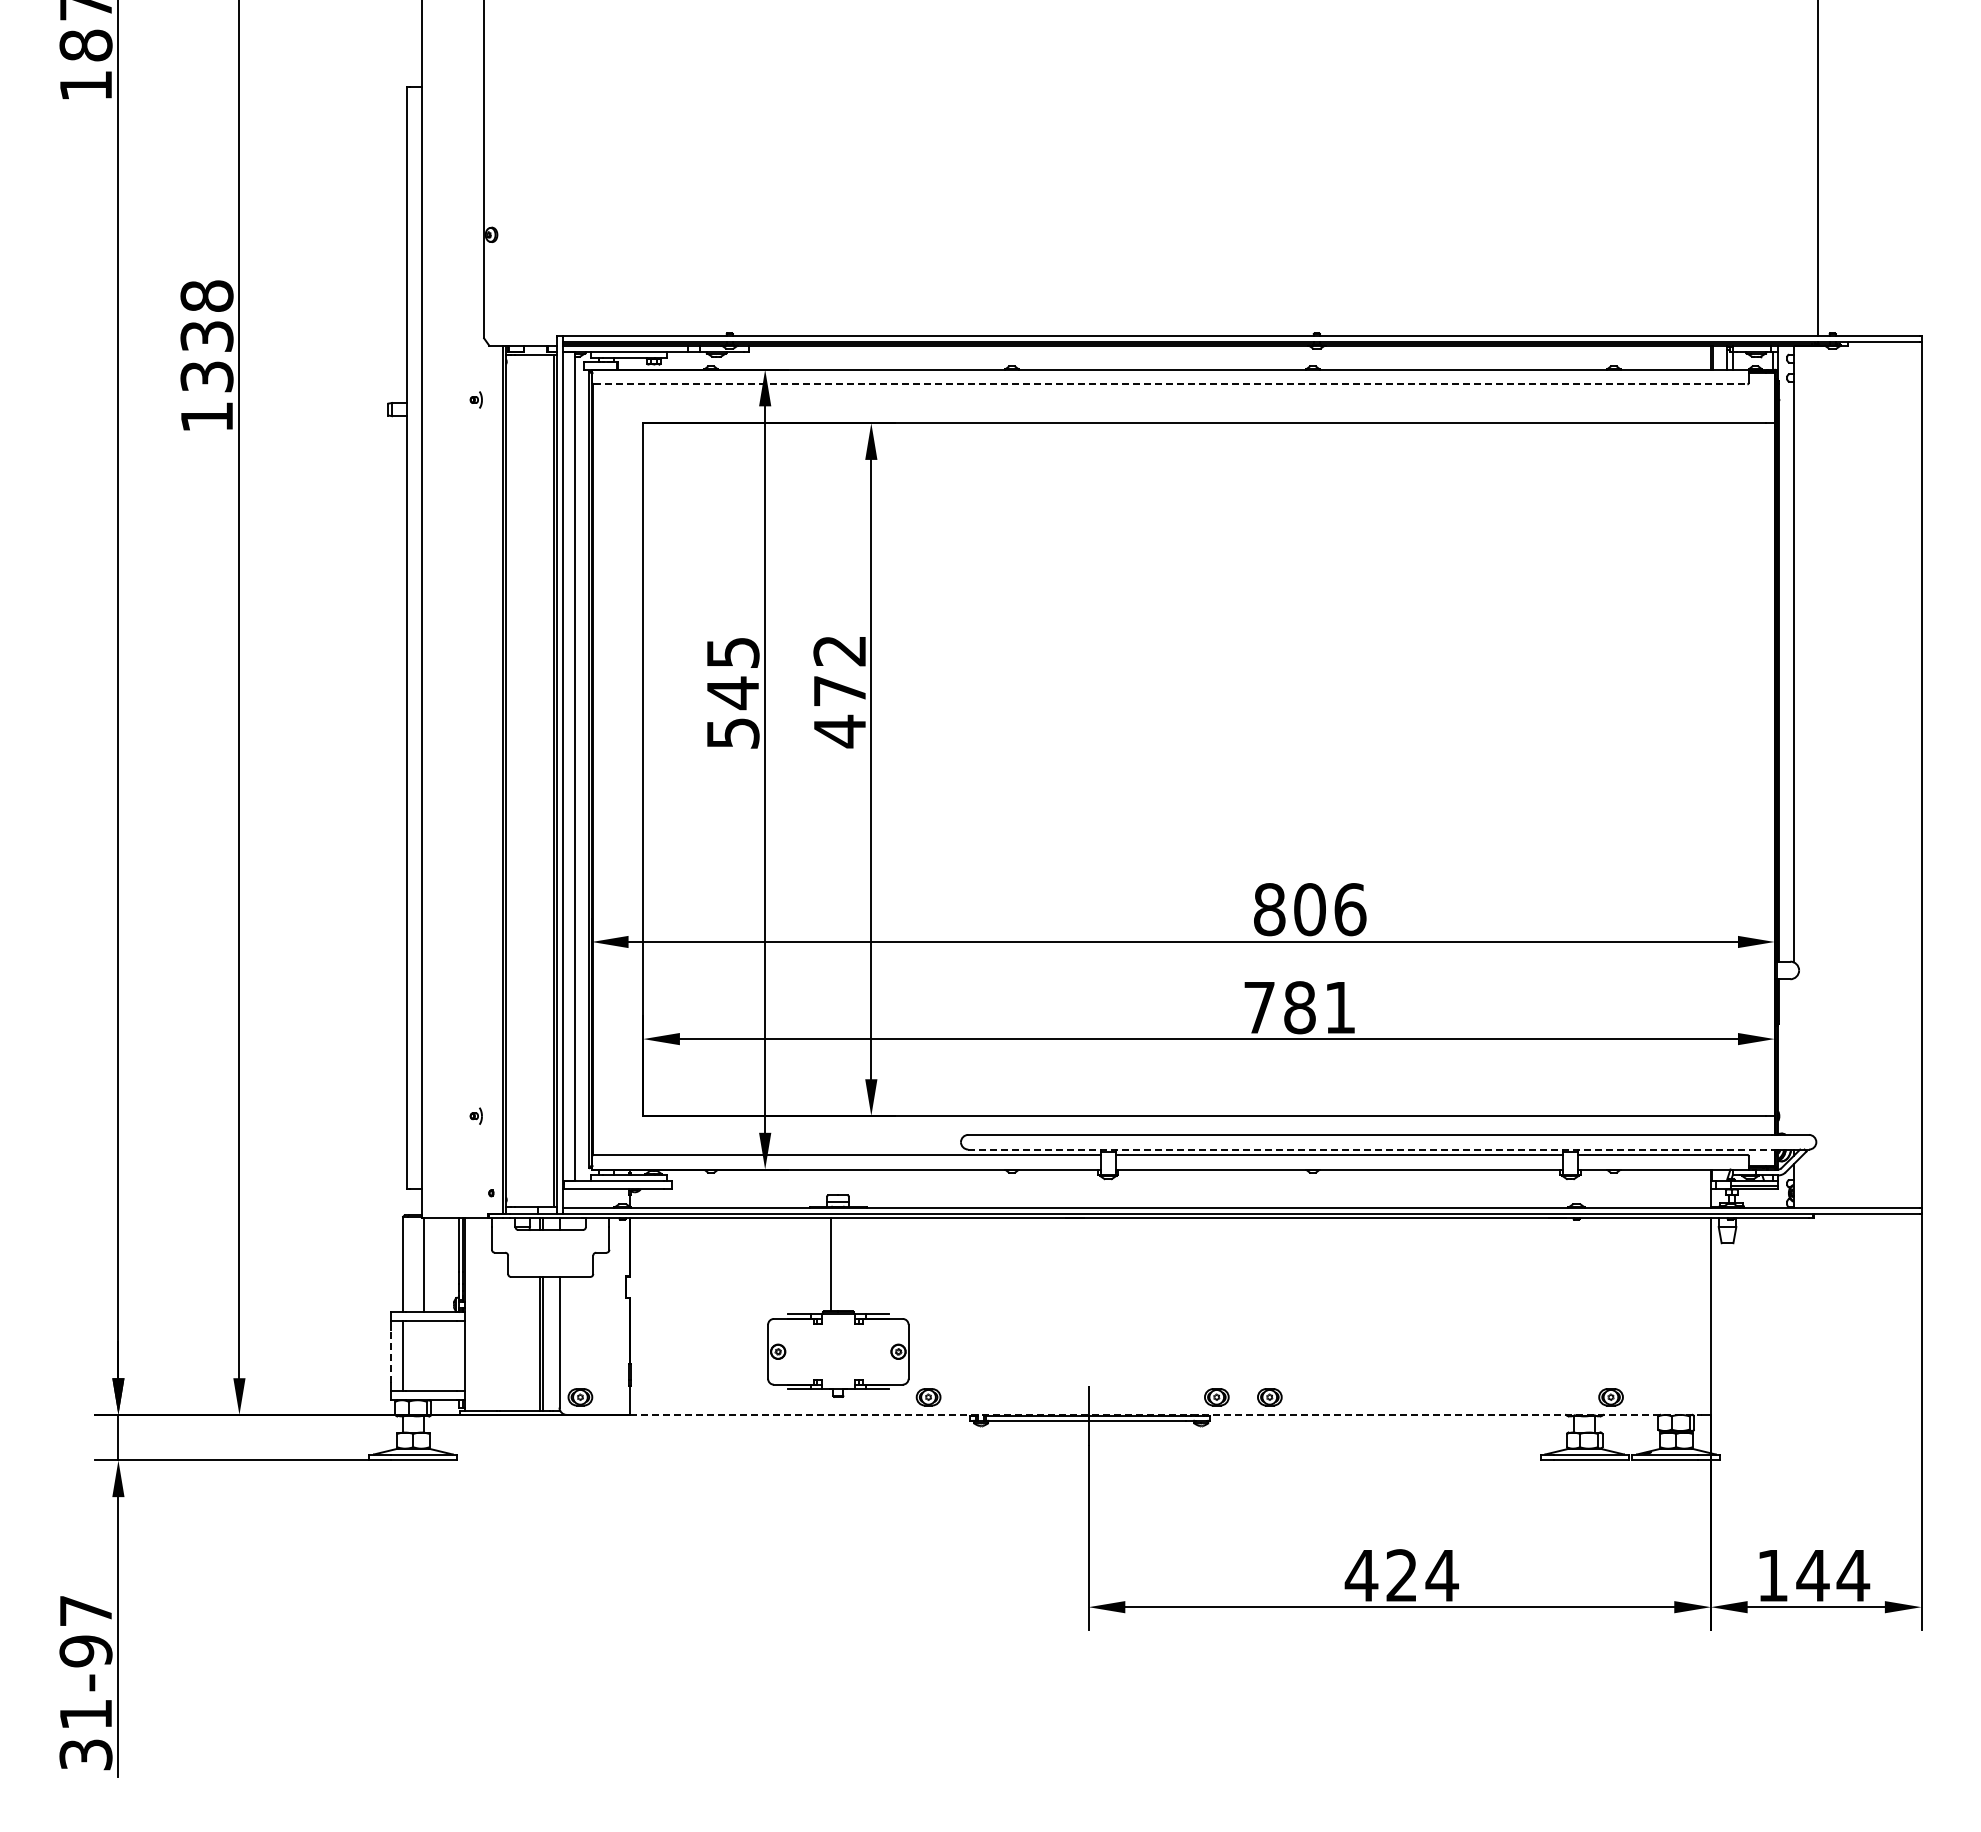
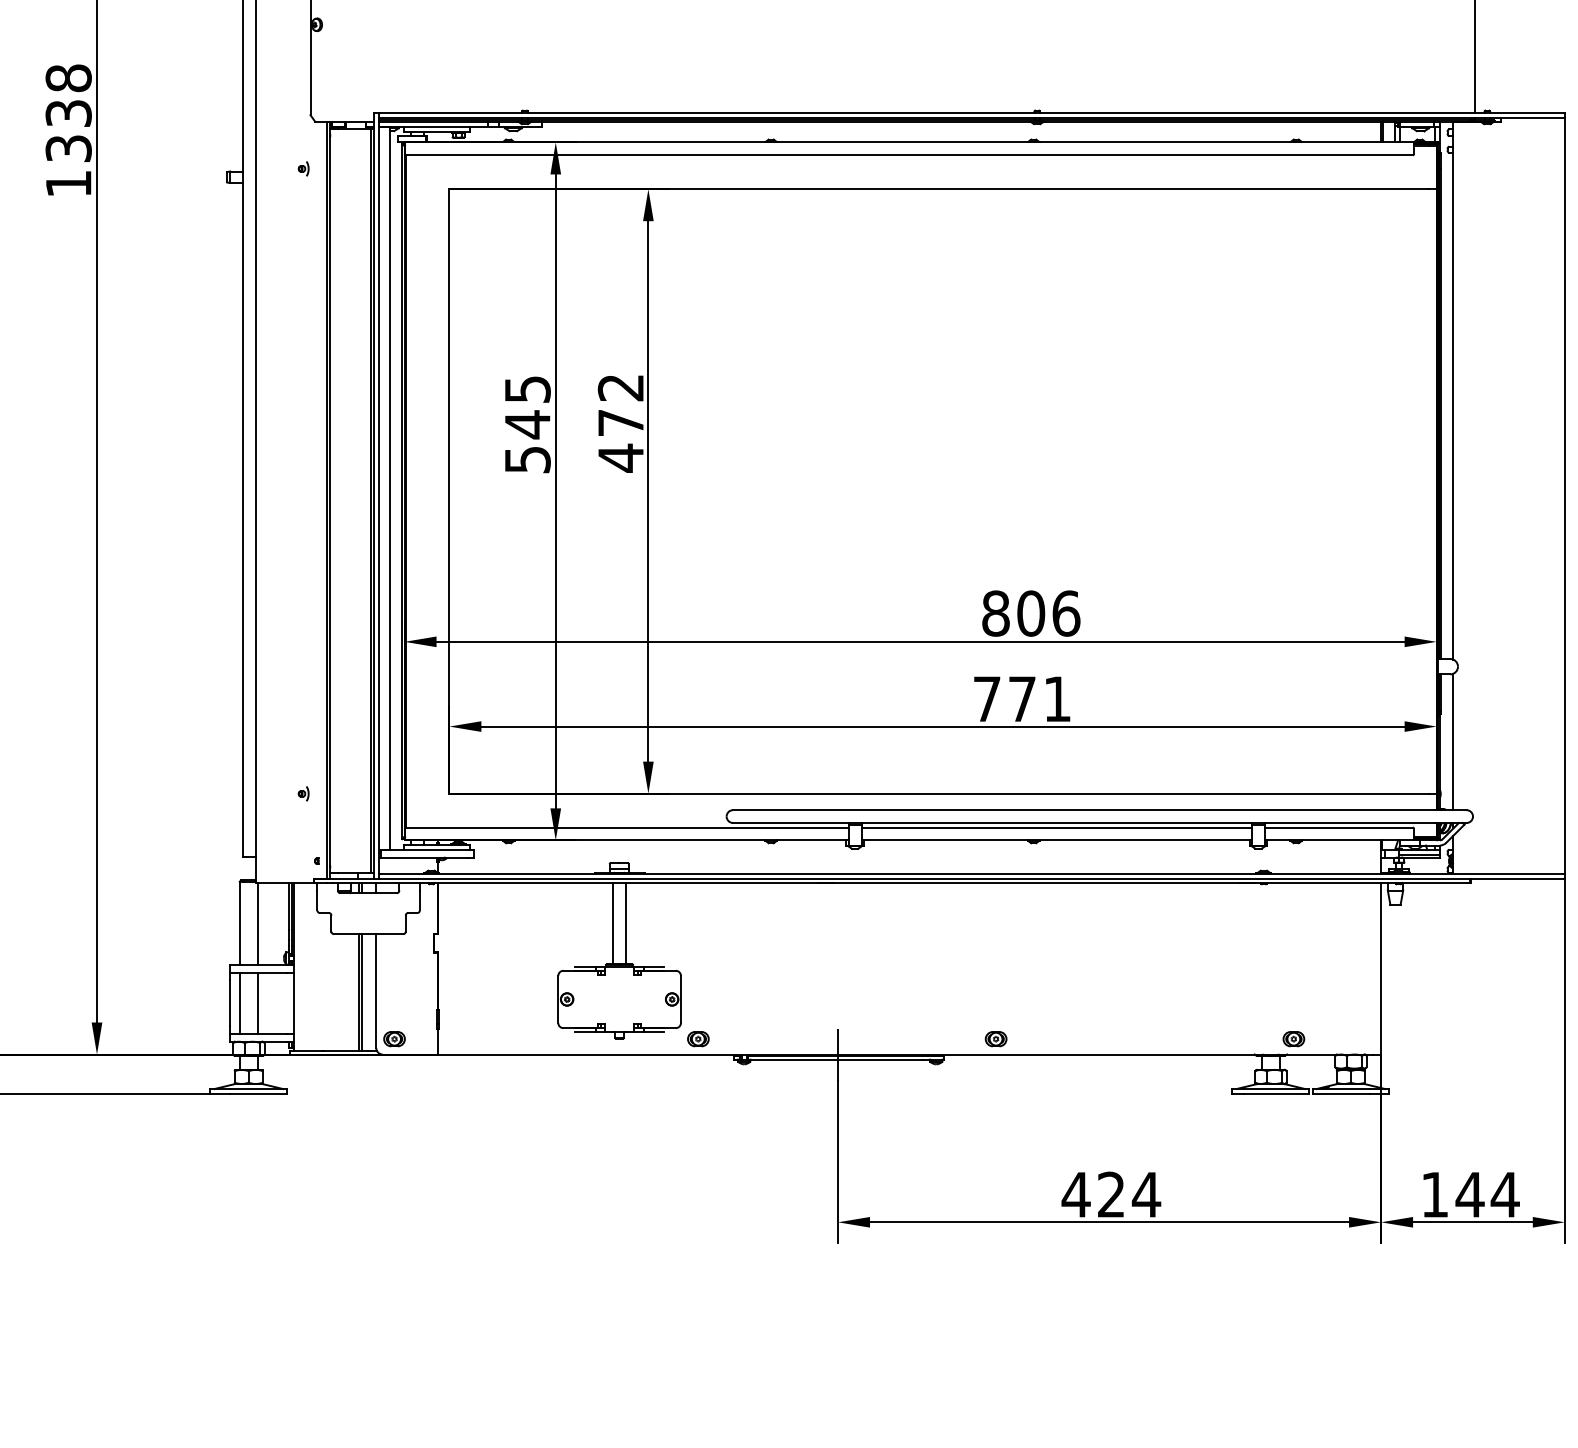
line: (1170, 384) -> (909, 155), dashed -> solid
text: (1299, 1007) -> (1022, 699), 781 -> 771
line: (1793, 1056) -> (1453, 741), added
line: (1370, 1149) -> (1083, 822), dashed -> solid
line: (845, 1264) -> (625, 923), added
line: (391, 1355) -> (229, 1002), dashed -> solid
line: (423, 1356) -> (257, 1003), added
part: (1216, 1397) -> (949, 1039), removed
line: (1166, 1414) -> (905, 1054), dashed -> solid

